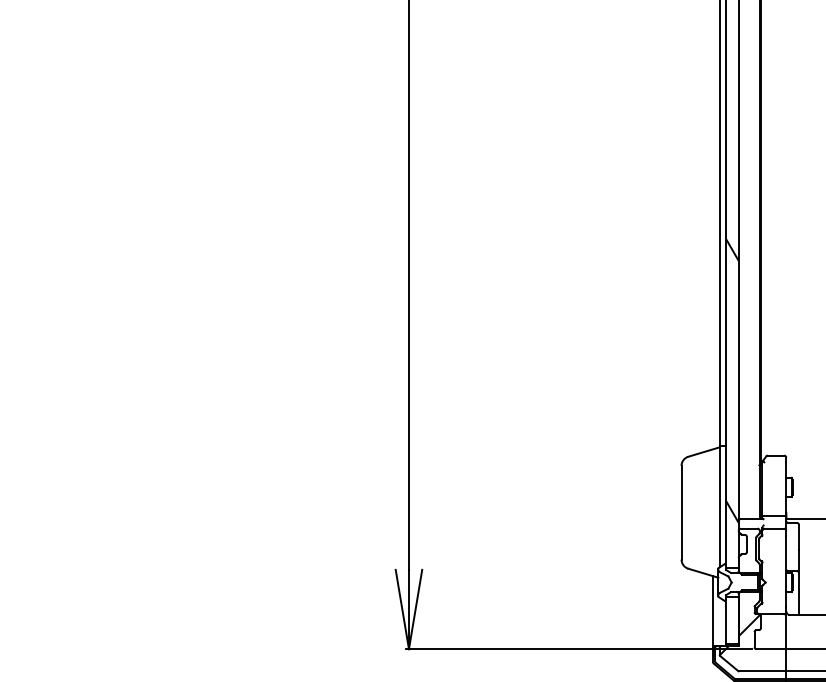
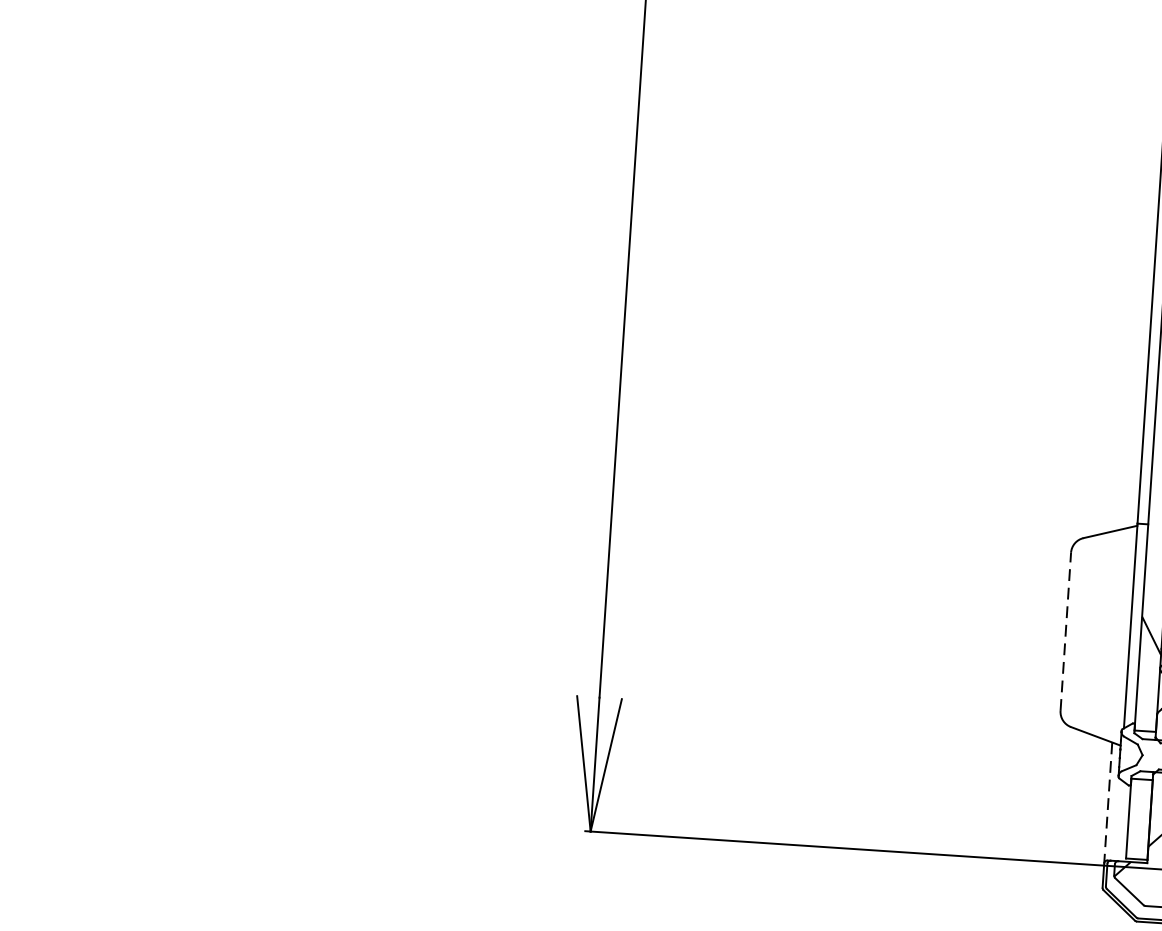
line: (681, 512) -> (1065, 631), solid -> dashed
line: (713, 612) -> (1108, 803), solid -> dashed

